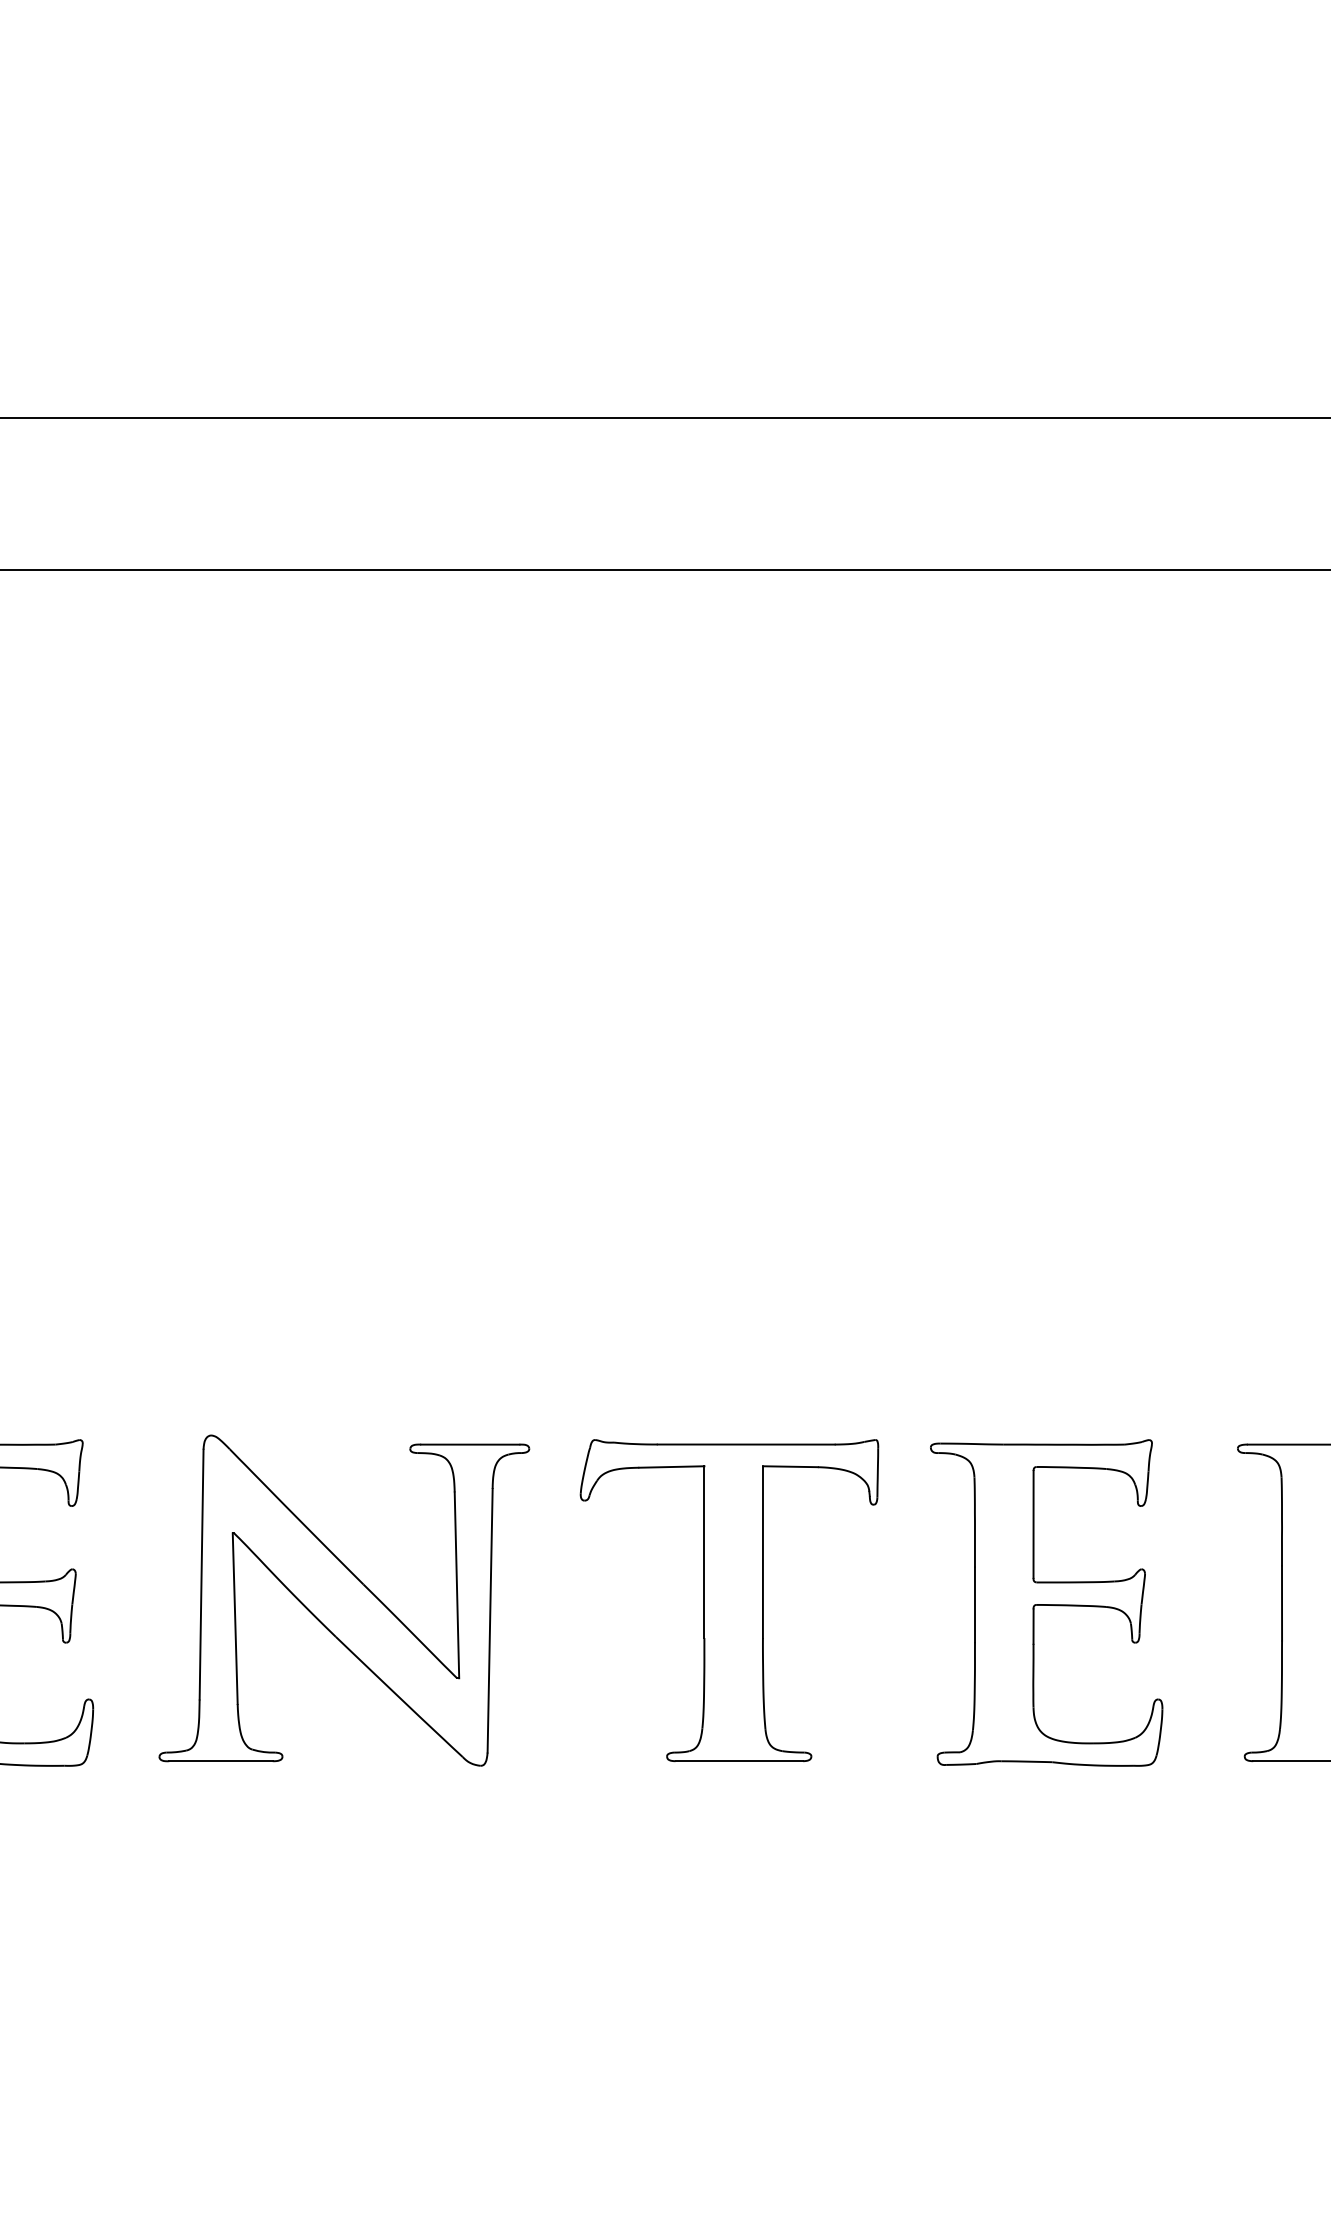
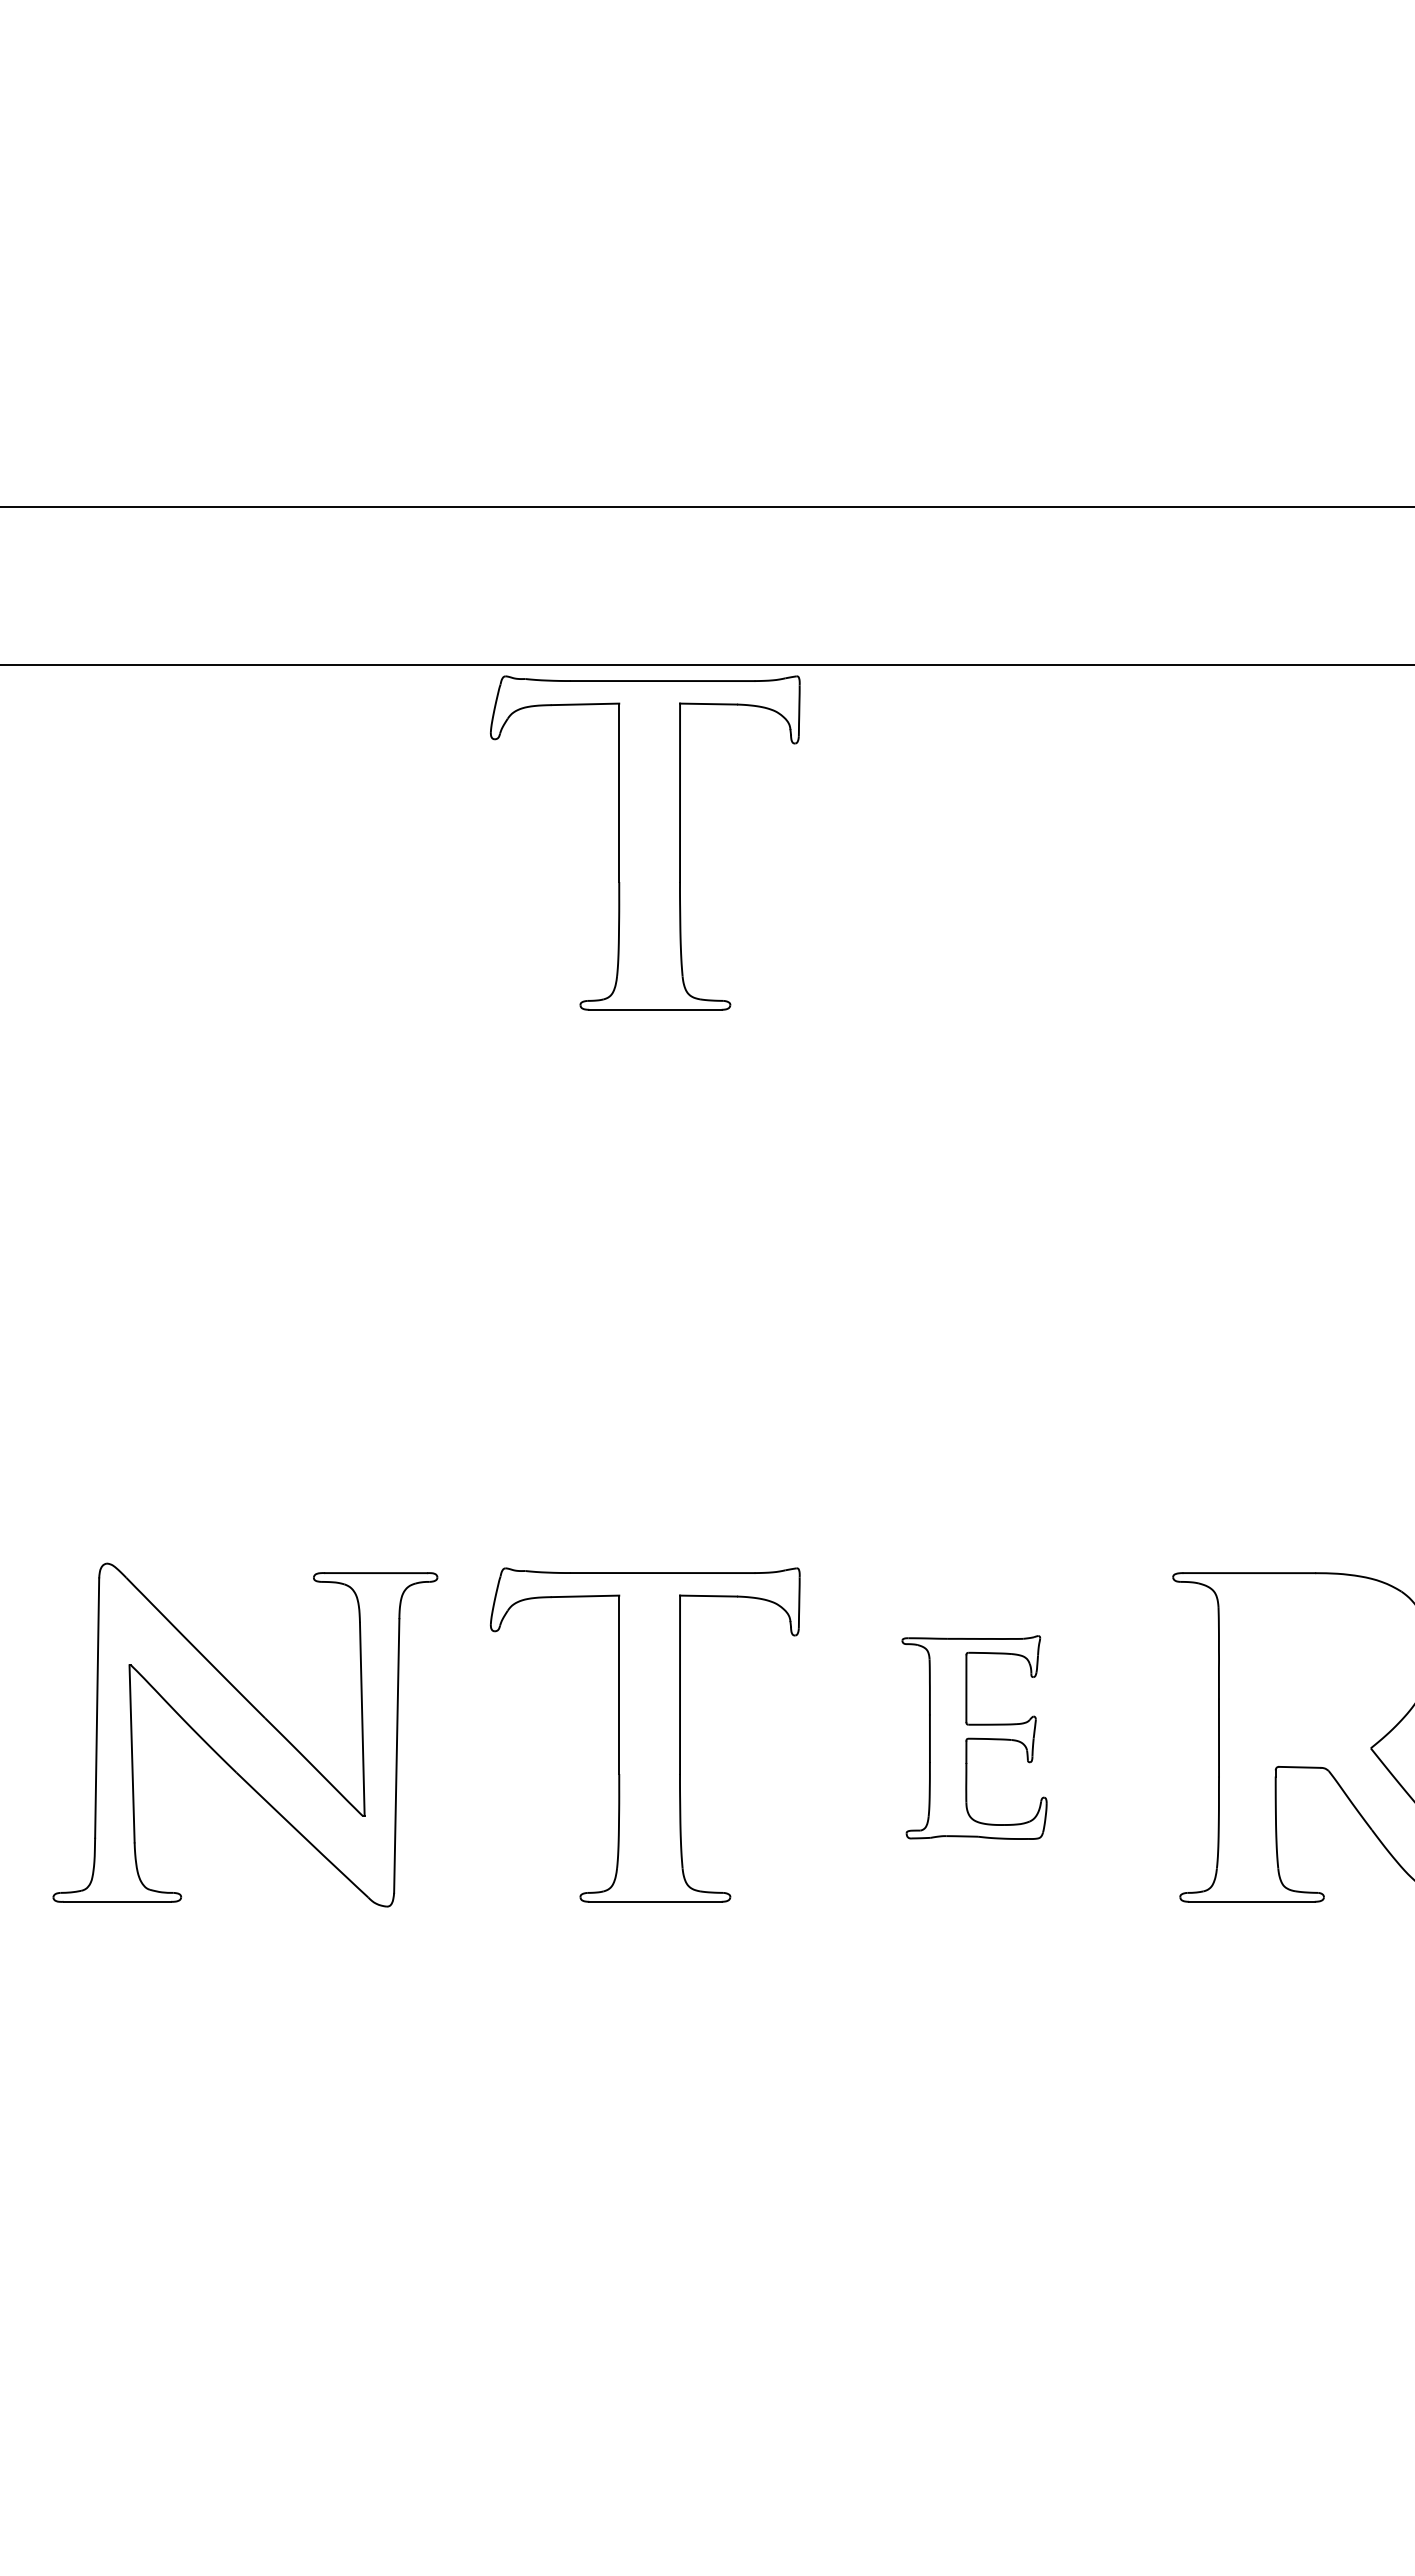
part: (729, 740) -> (645, 842), added
part: (1046, 1602) -> (974, 1737), size x0.6

